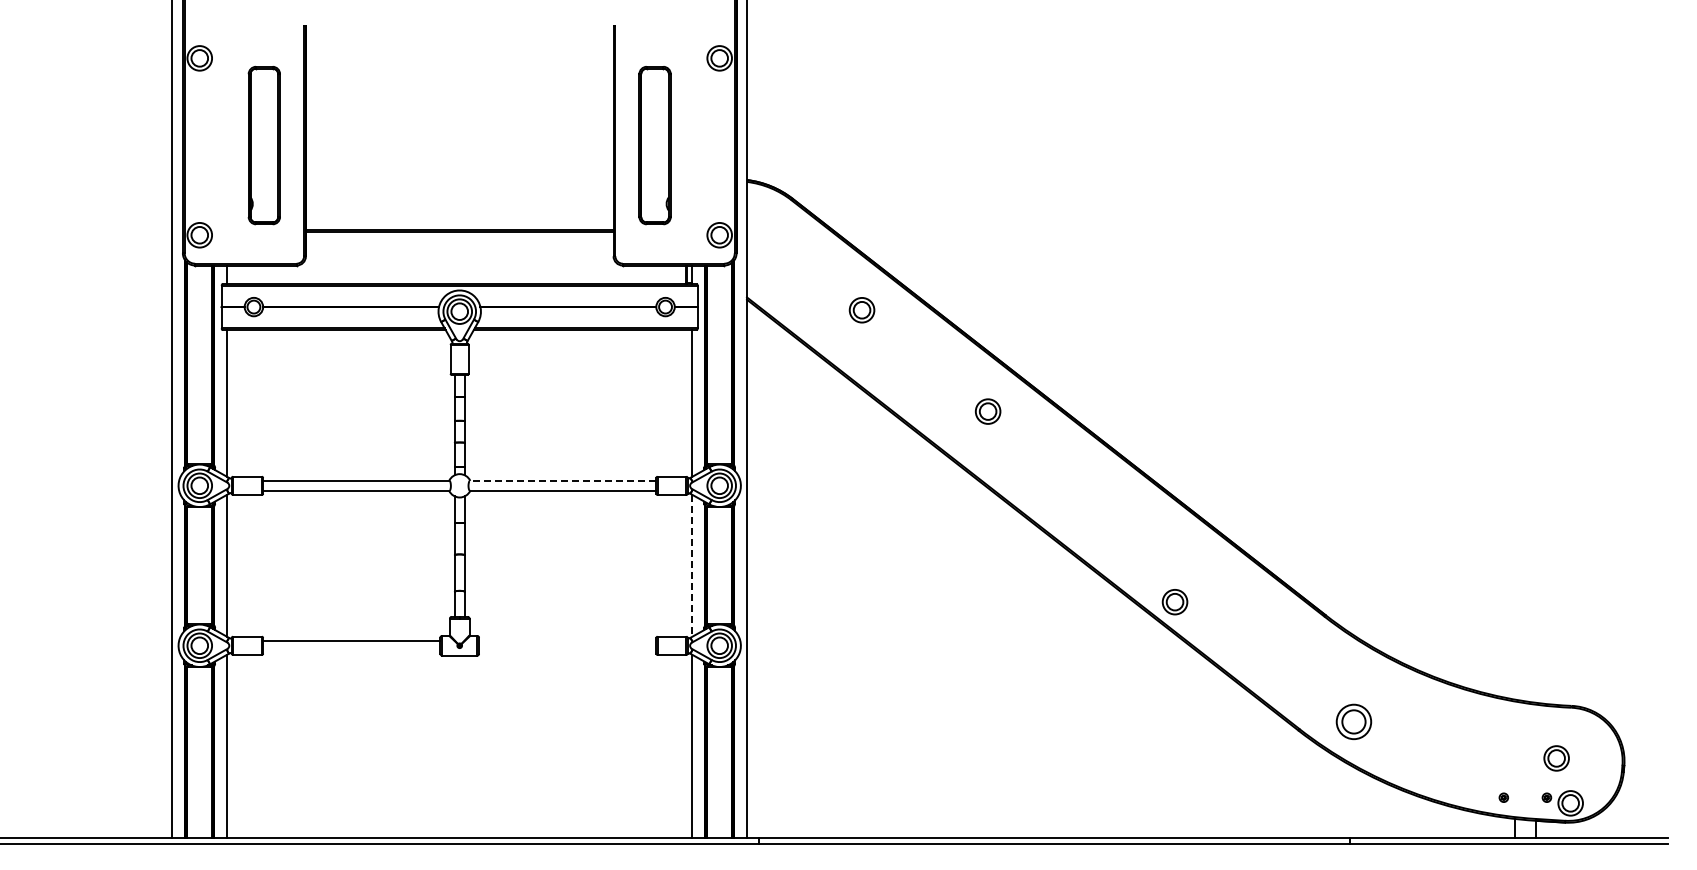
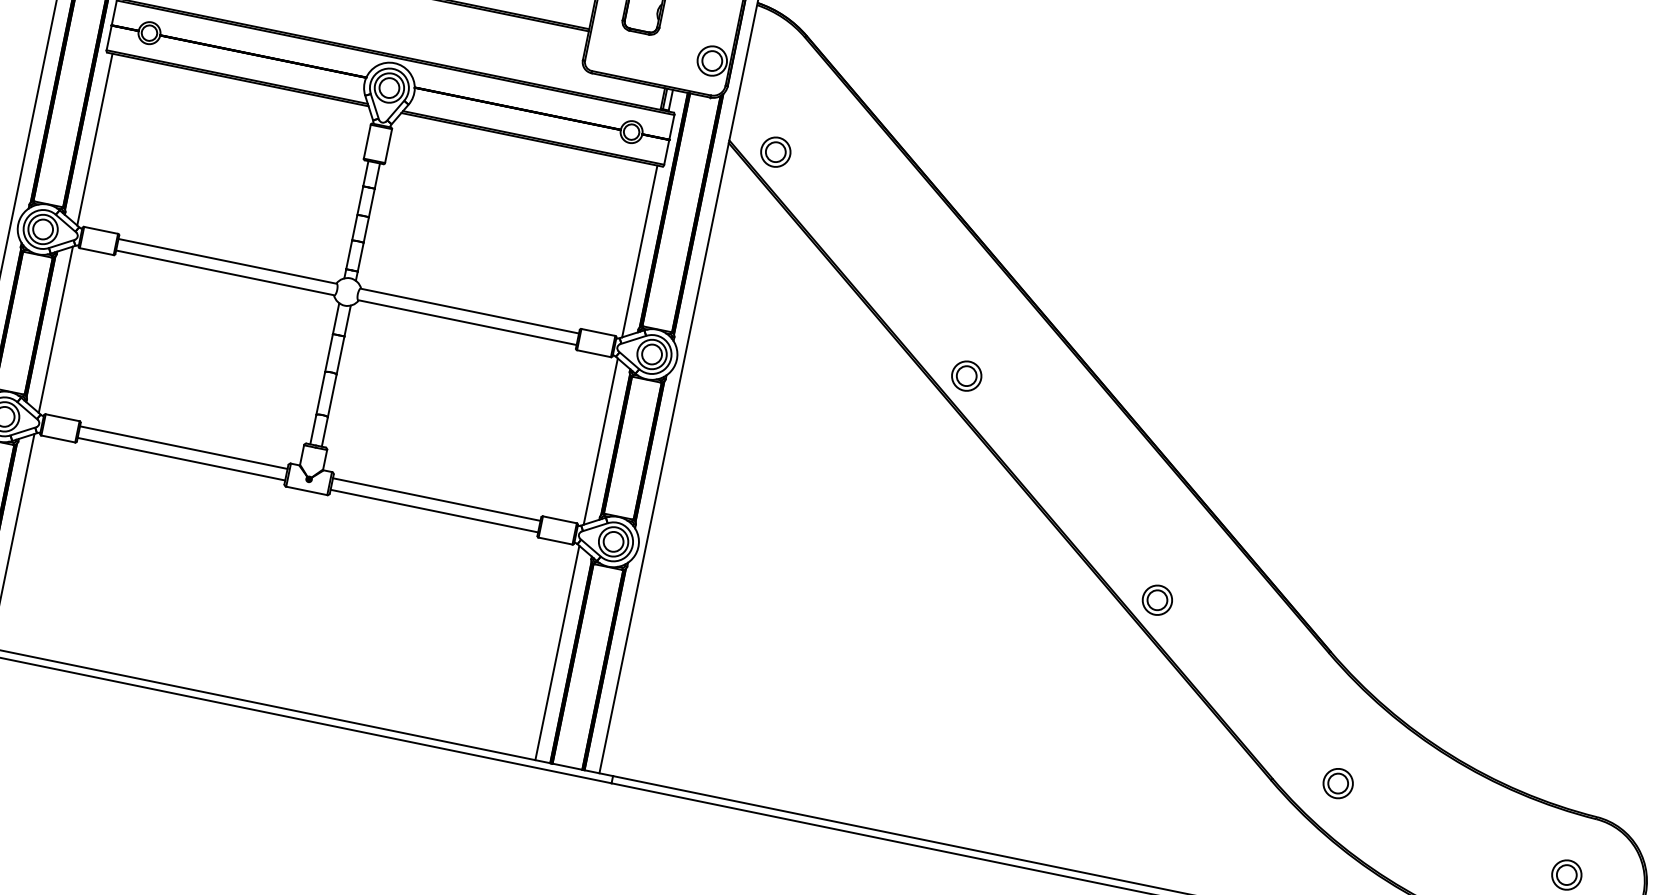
part: (861, 310) -> (775, 152), moved
part: (987, 411) -> (966, 375), moved
line: (562, 480) -> (469, 310), dashed -> solid
line: (692, 565) -> (601, 441), dashed -> solid
line: (567, 640) -> (436, 499), added
line: (351, 650) -> (181, 458), added
line: (567, 650) -> (434, 510), added
part: (1353, 721) -> (1337, 782), size x0.71

